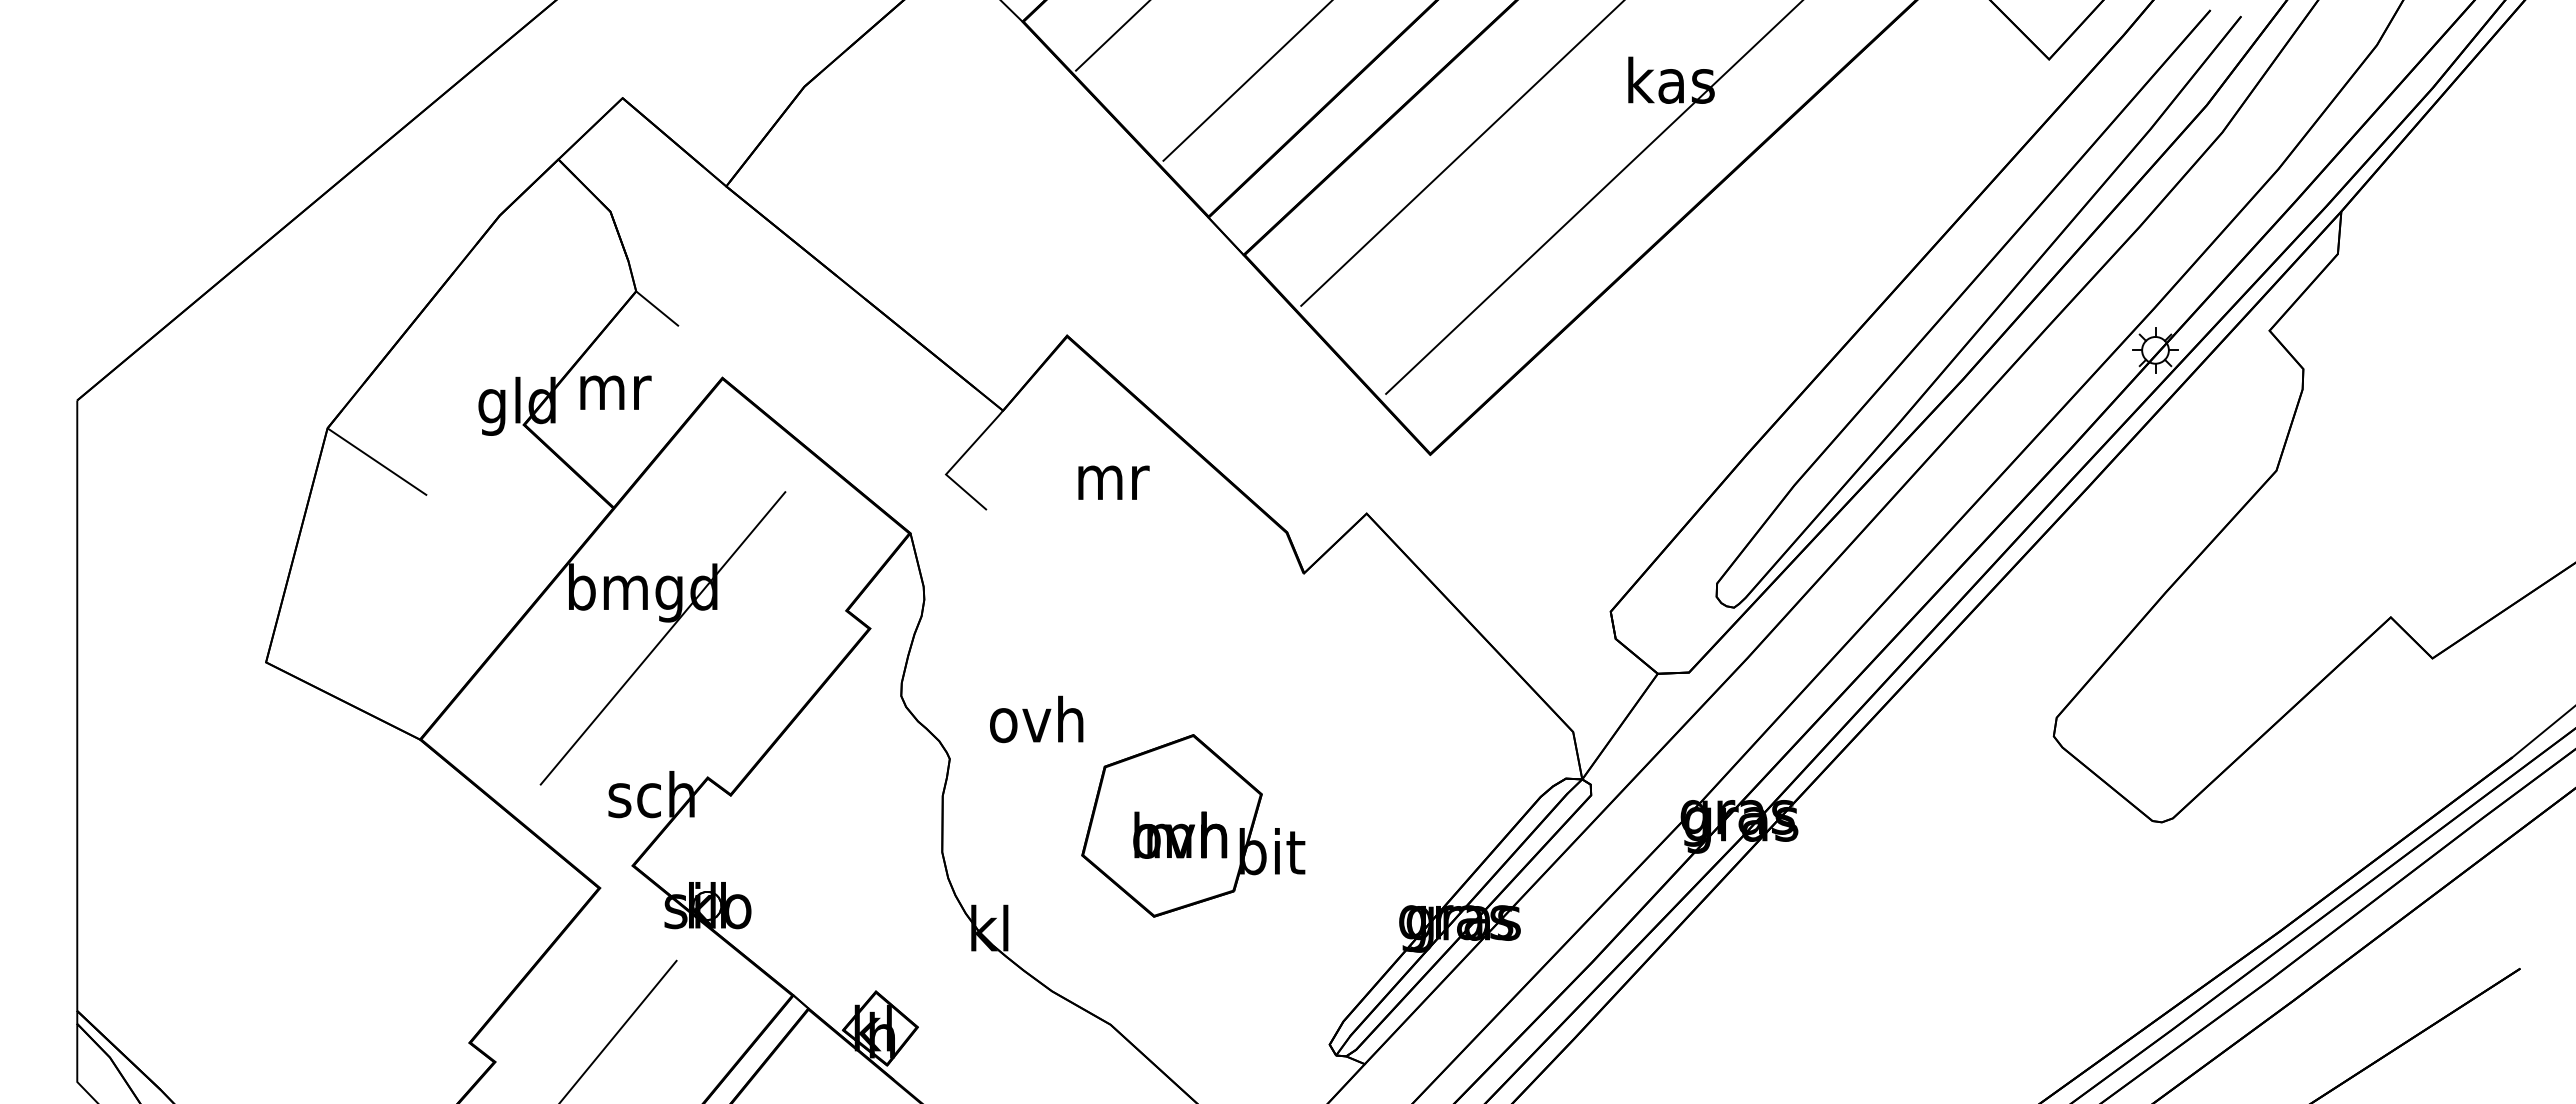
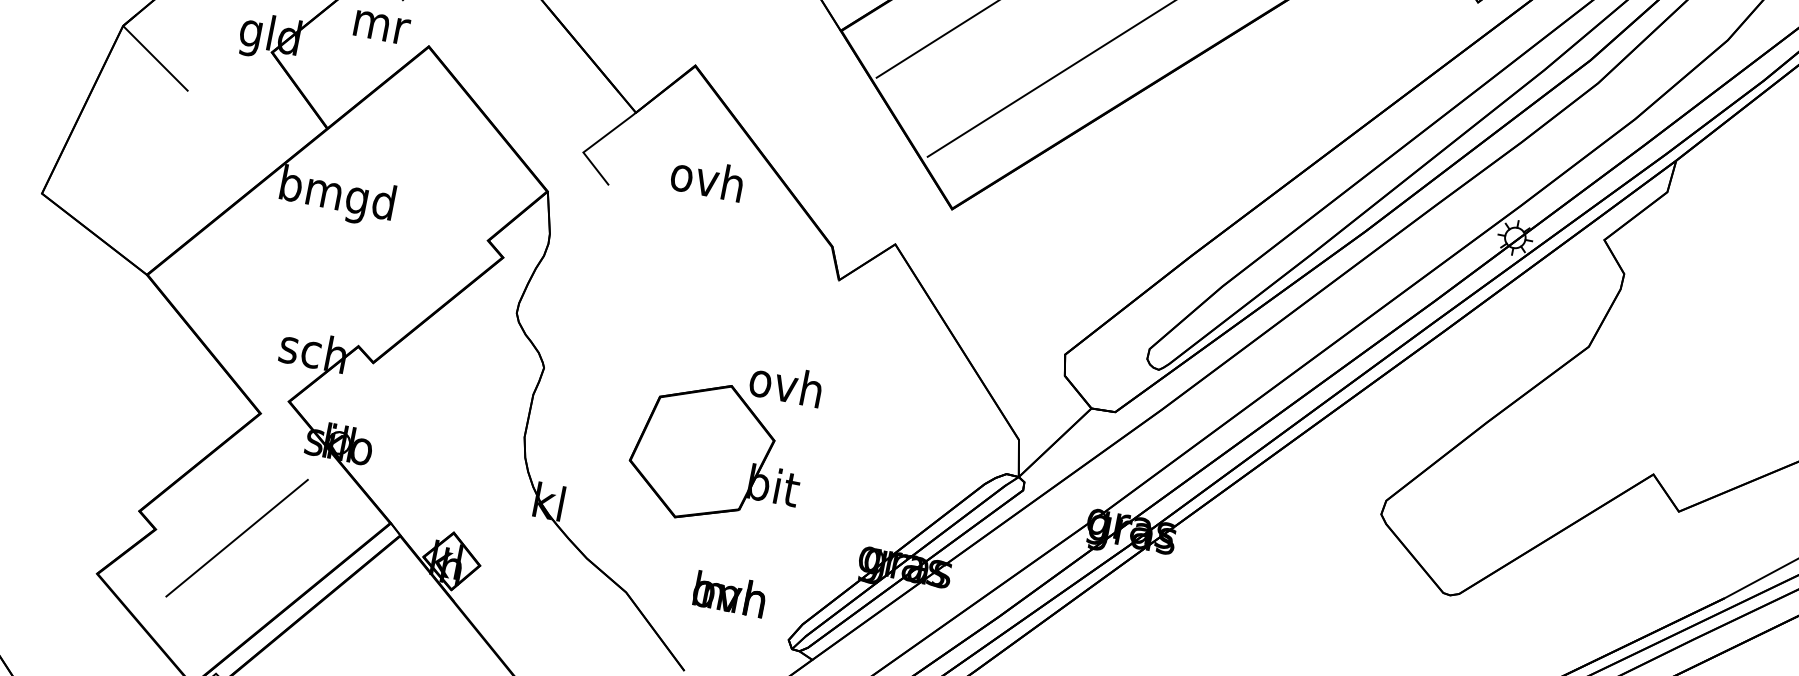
text: (615, 392) -> (381, 27), moved
text: (1110, 476) -> (707, 178), mr -> ovh
line: (662, 638) -> (344, 234), removed
text: (1036, 719) -> (786, 384), moved
text: (1180, 834) -> (730, 593), moved

